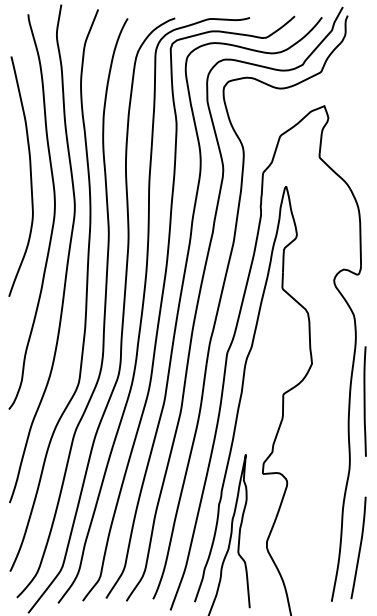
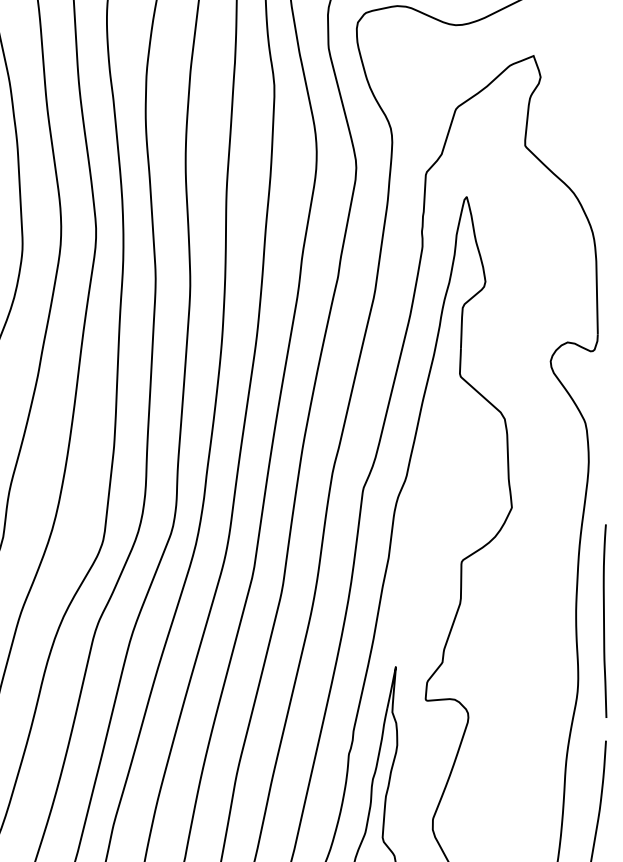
line: (364, 401) -> (603, 621), moved

